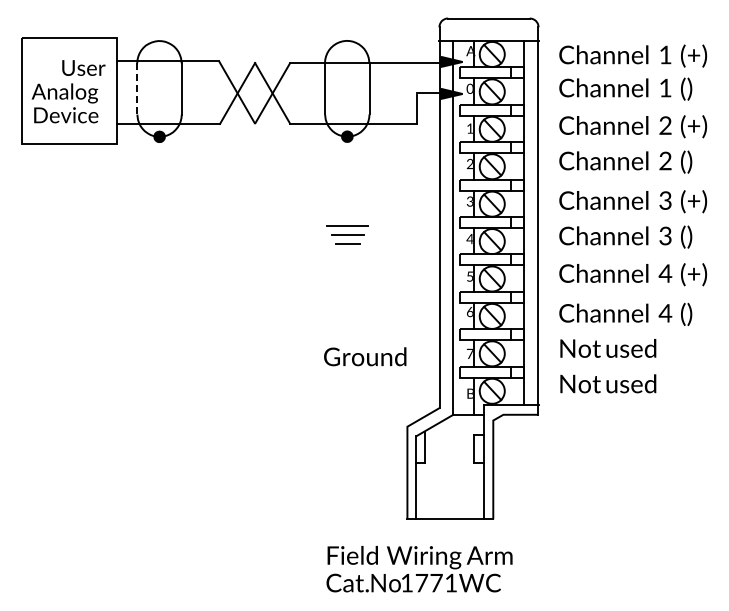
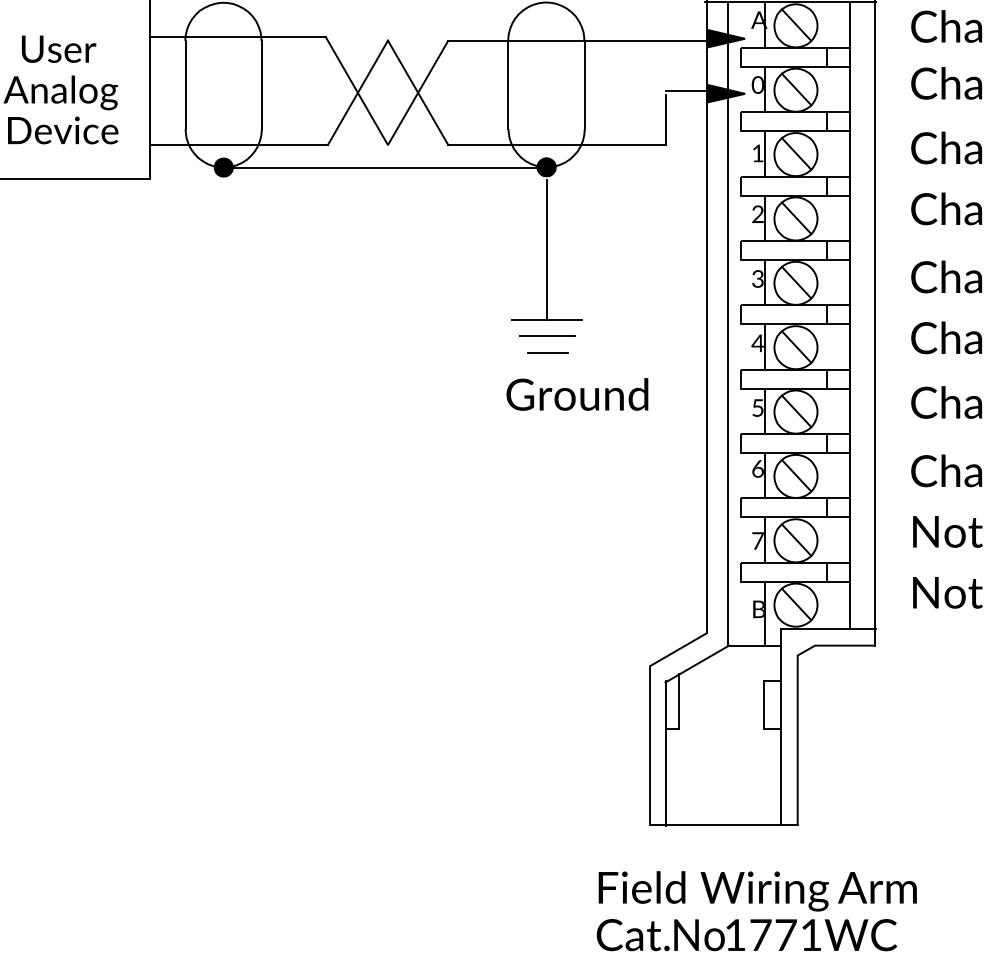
text: (83, 67) -> (58, 48), moved
line: (137, 88) -> (185, 84), dashed -> solid
line: (253, 136) -> (385, 166), added
line: (347, 184) -> (546, 249), added
text: (365, 356) -> (577, 394), moved
text: (419, 569) -> (756, 911), moved

